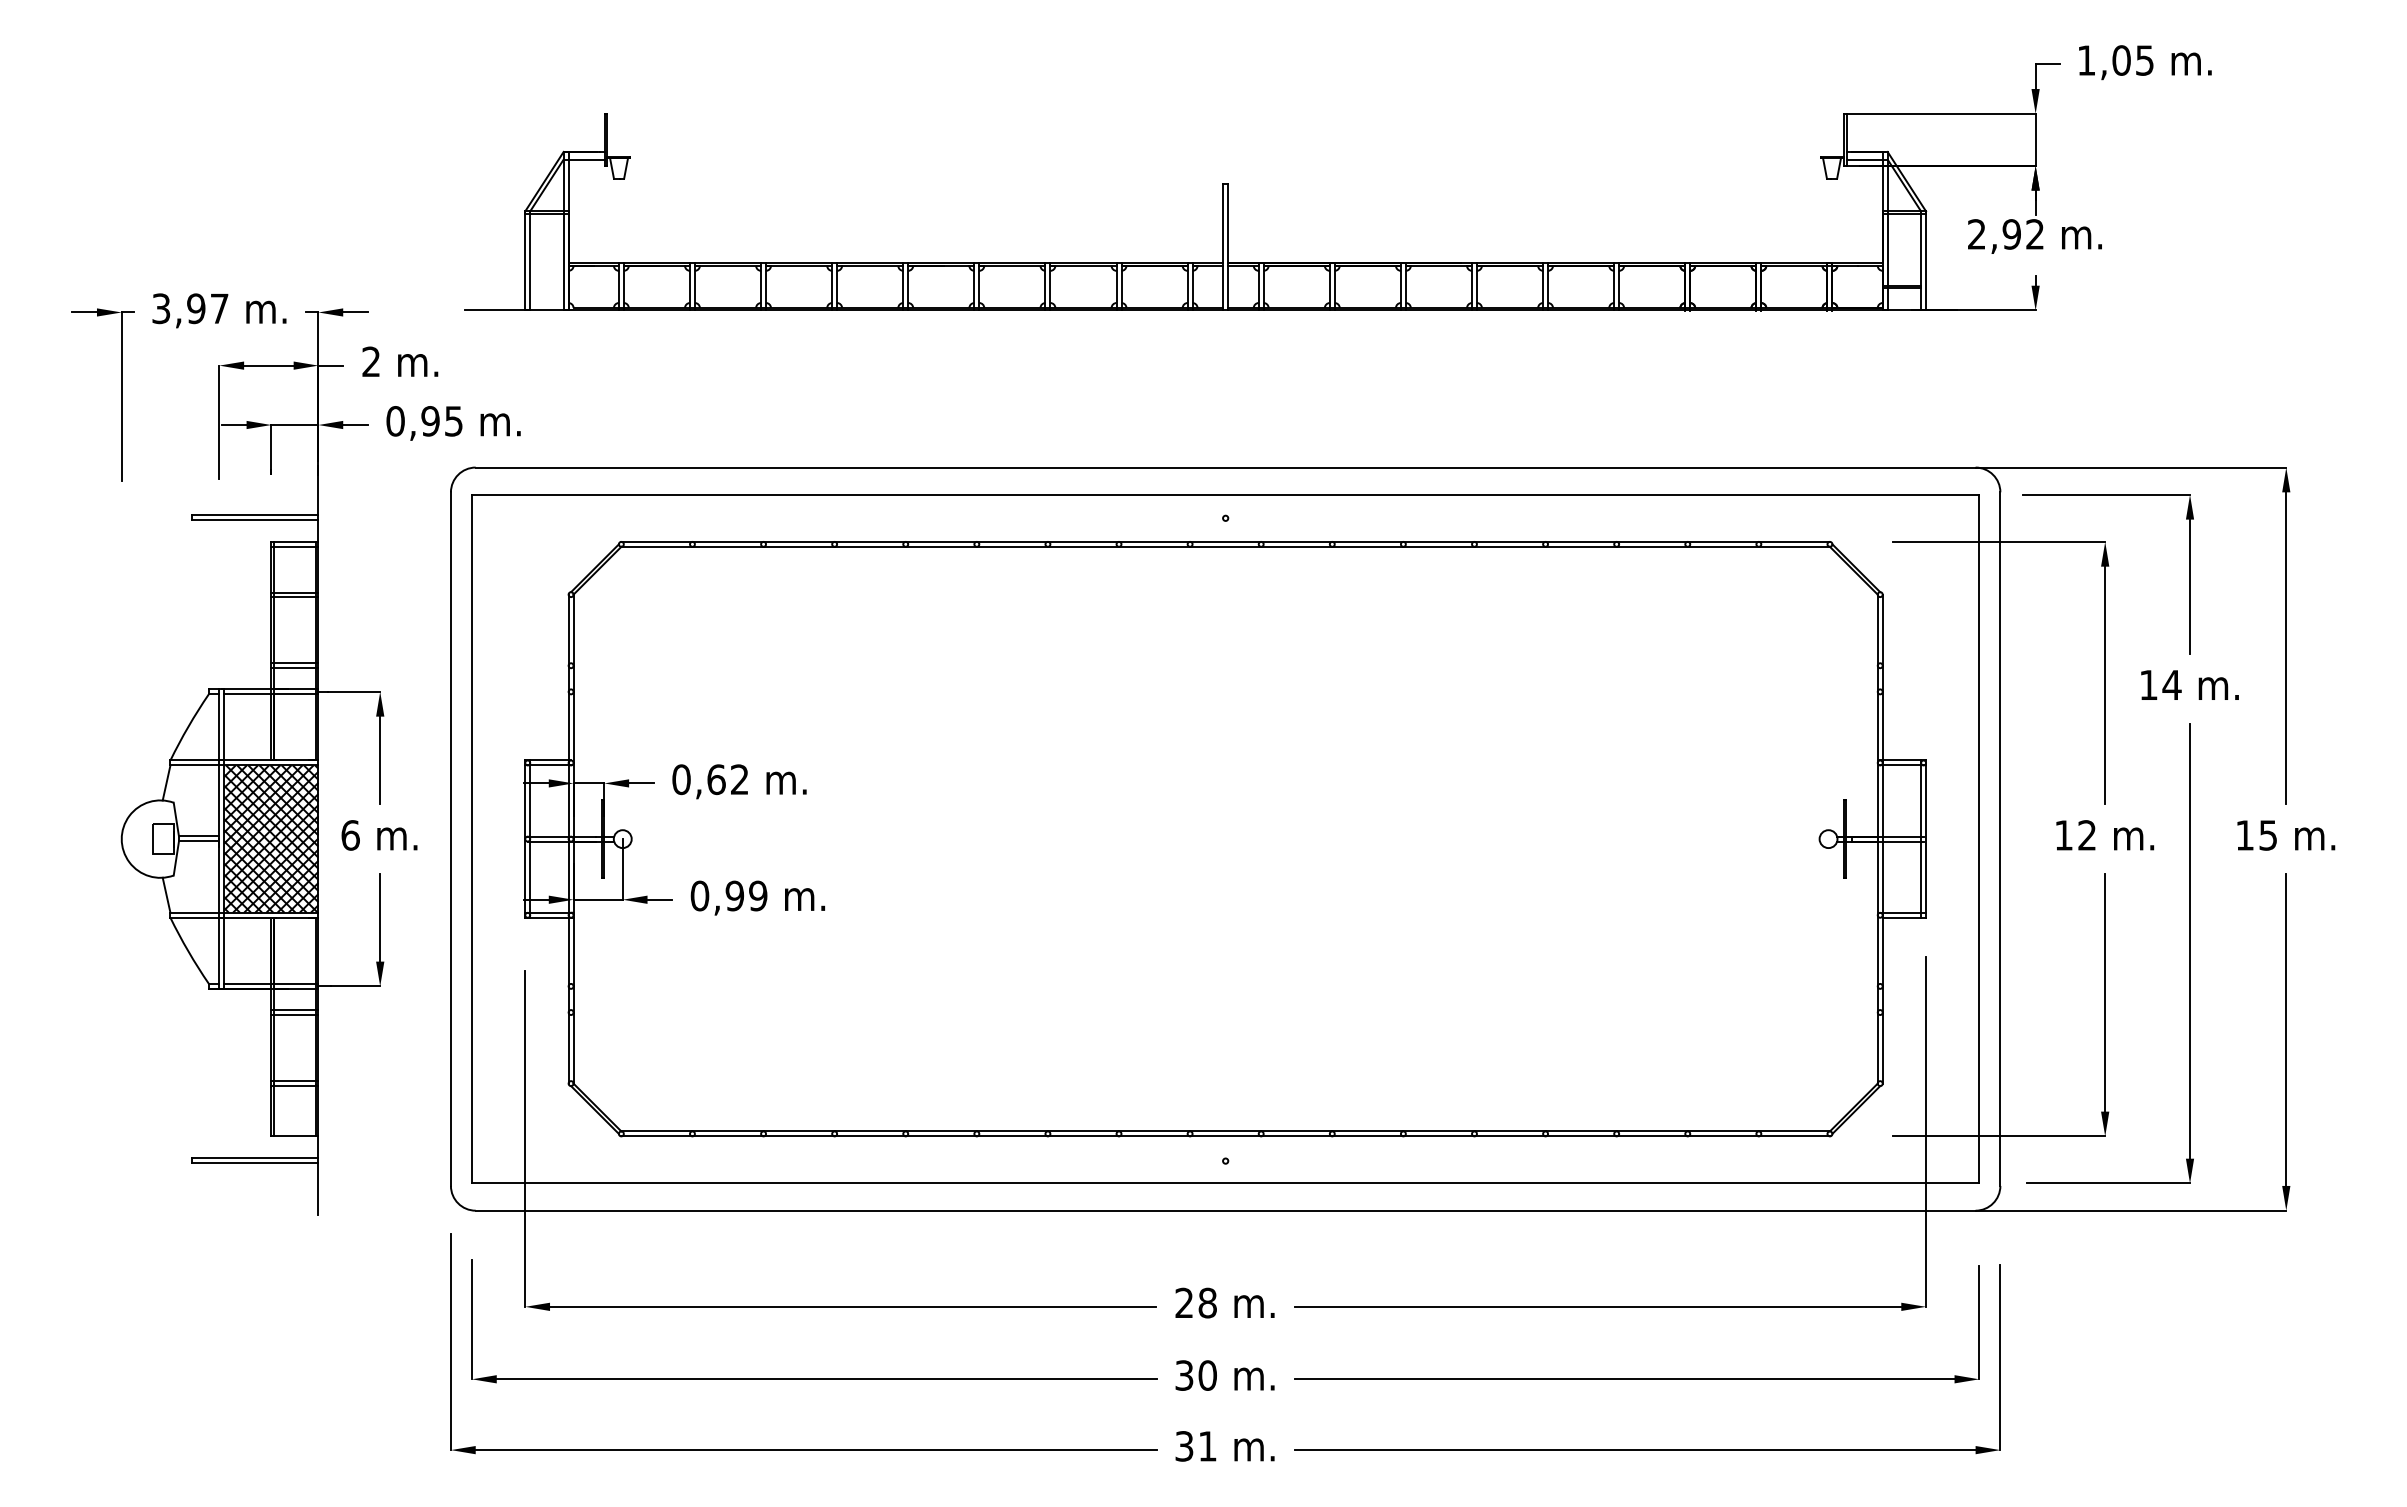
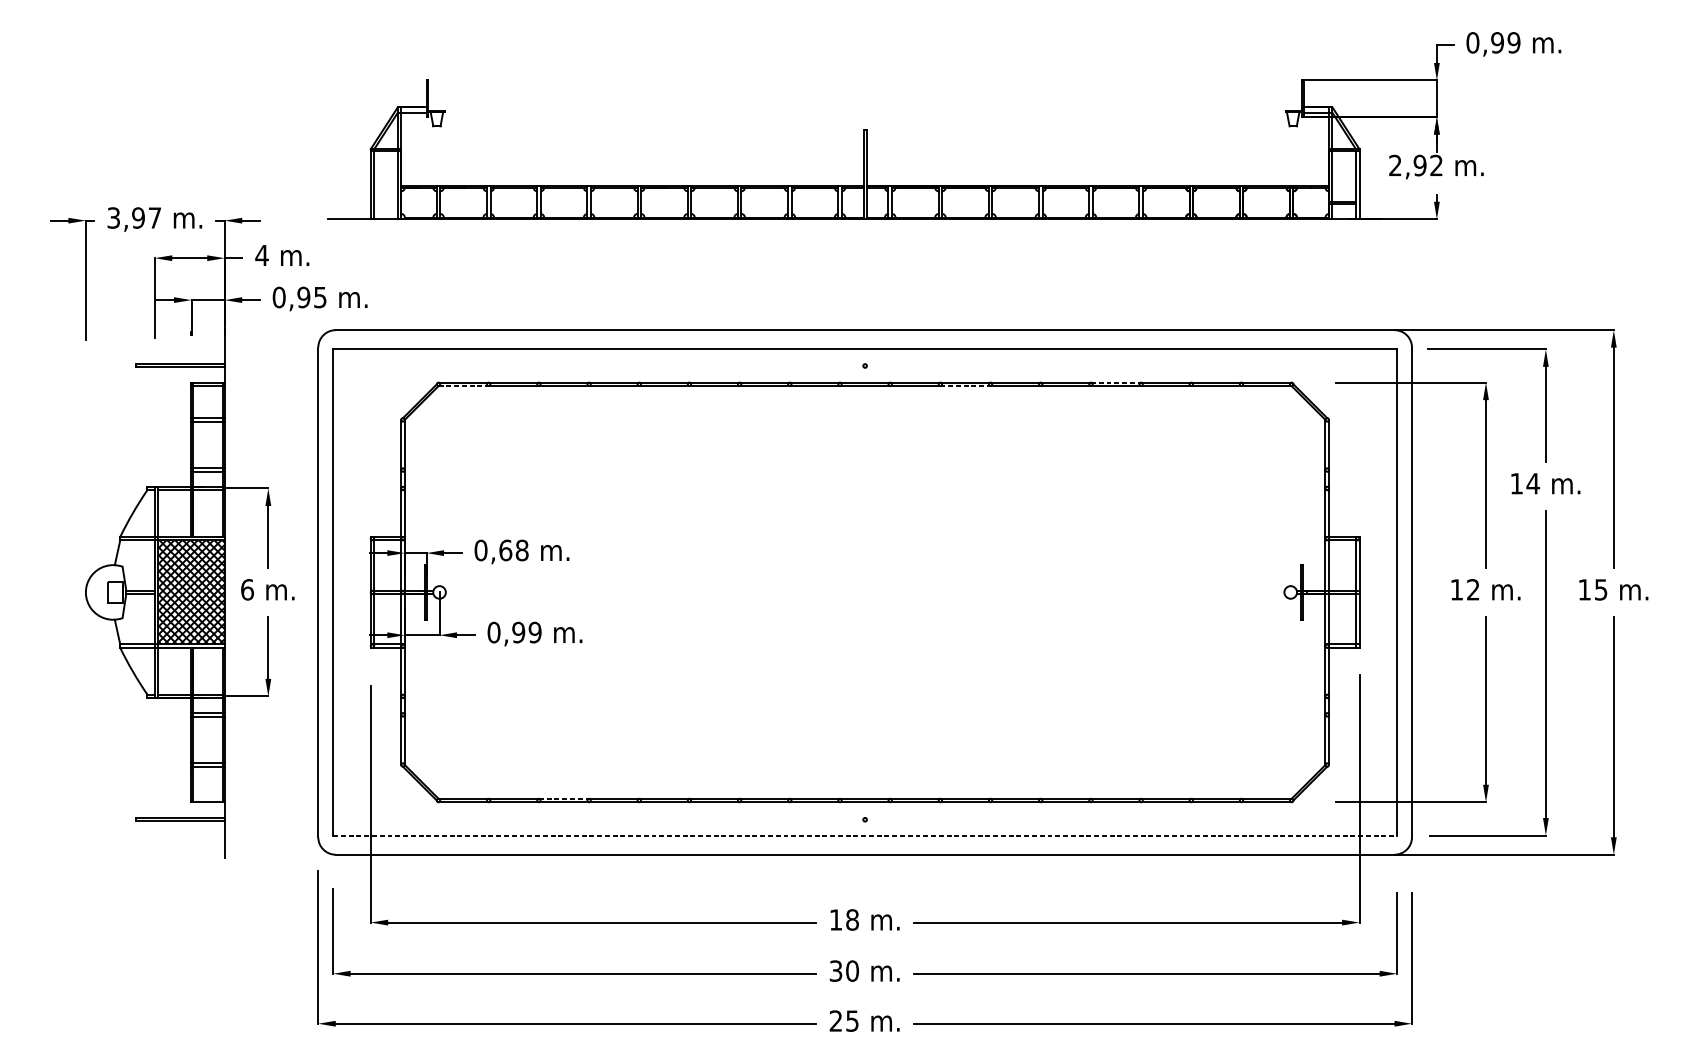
text: (2115, 60) -> (1493, 42), 1,05 -> 0,99
text: (370, 361) -> (261, 255), 2 -> 4
line: (1581, 541) -> (1116, 382), solid -> dashed
line: (656, 546) -> (463, 385), solid -> dashed
line: (1367, 546) -> (965, 385), solid -> dashed
text: (739, 779) -> (521, 550), 0,62 -> 0,68
line: (799, 1131) -> (564, 798), solid -> dashed
line: (1225, 1183) -> (865, 835), solid -> dashed
text: (1183, 1302) -> (835, 919), 28 -> 18
text: (1195, 1446) -> (843, 1021), 31 -> 25

